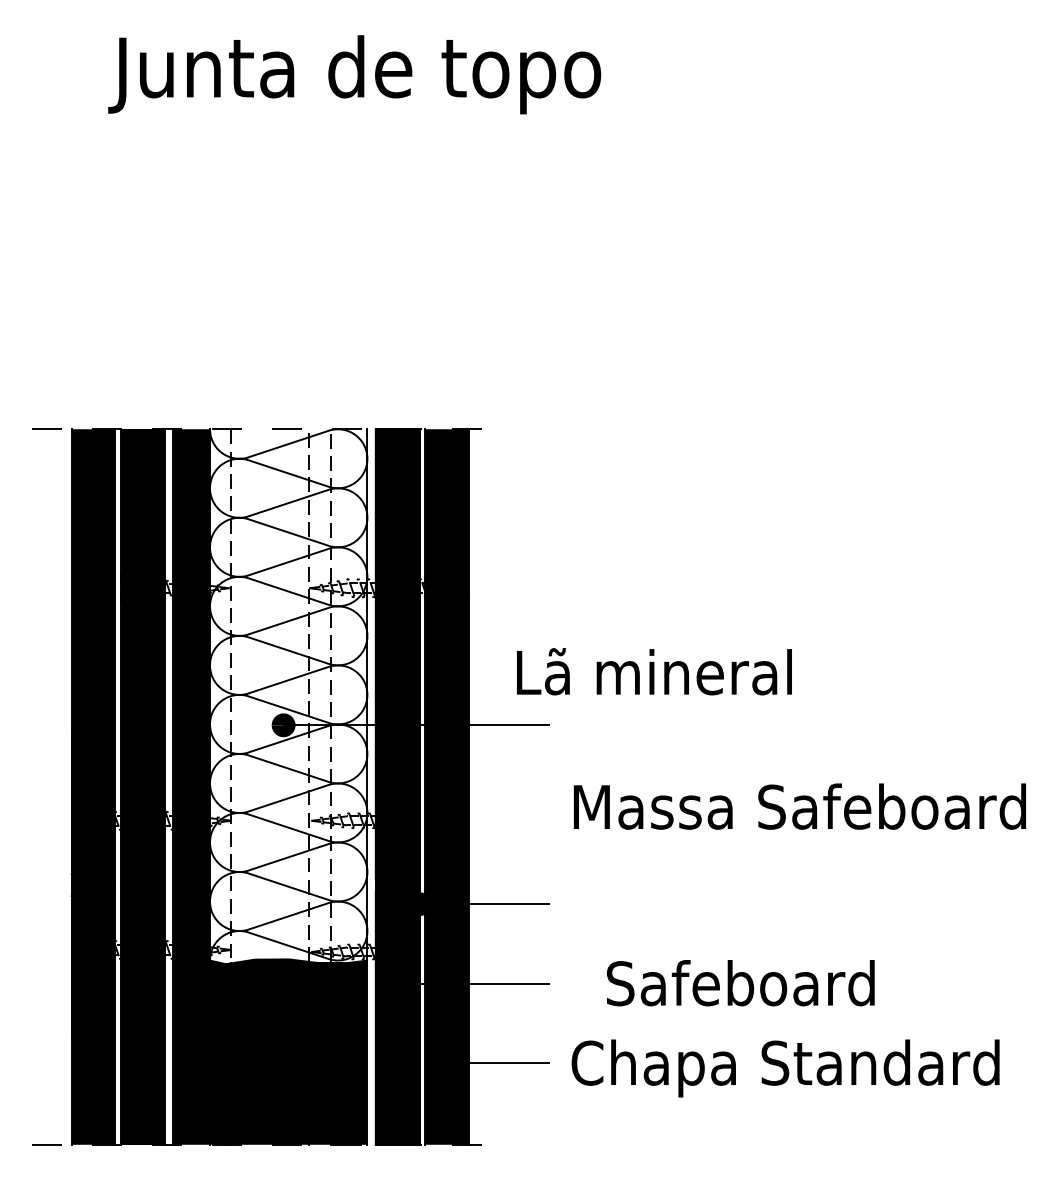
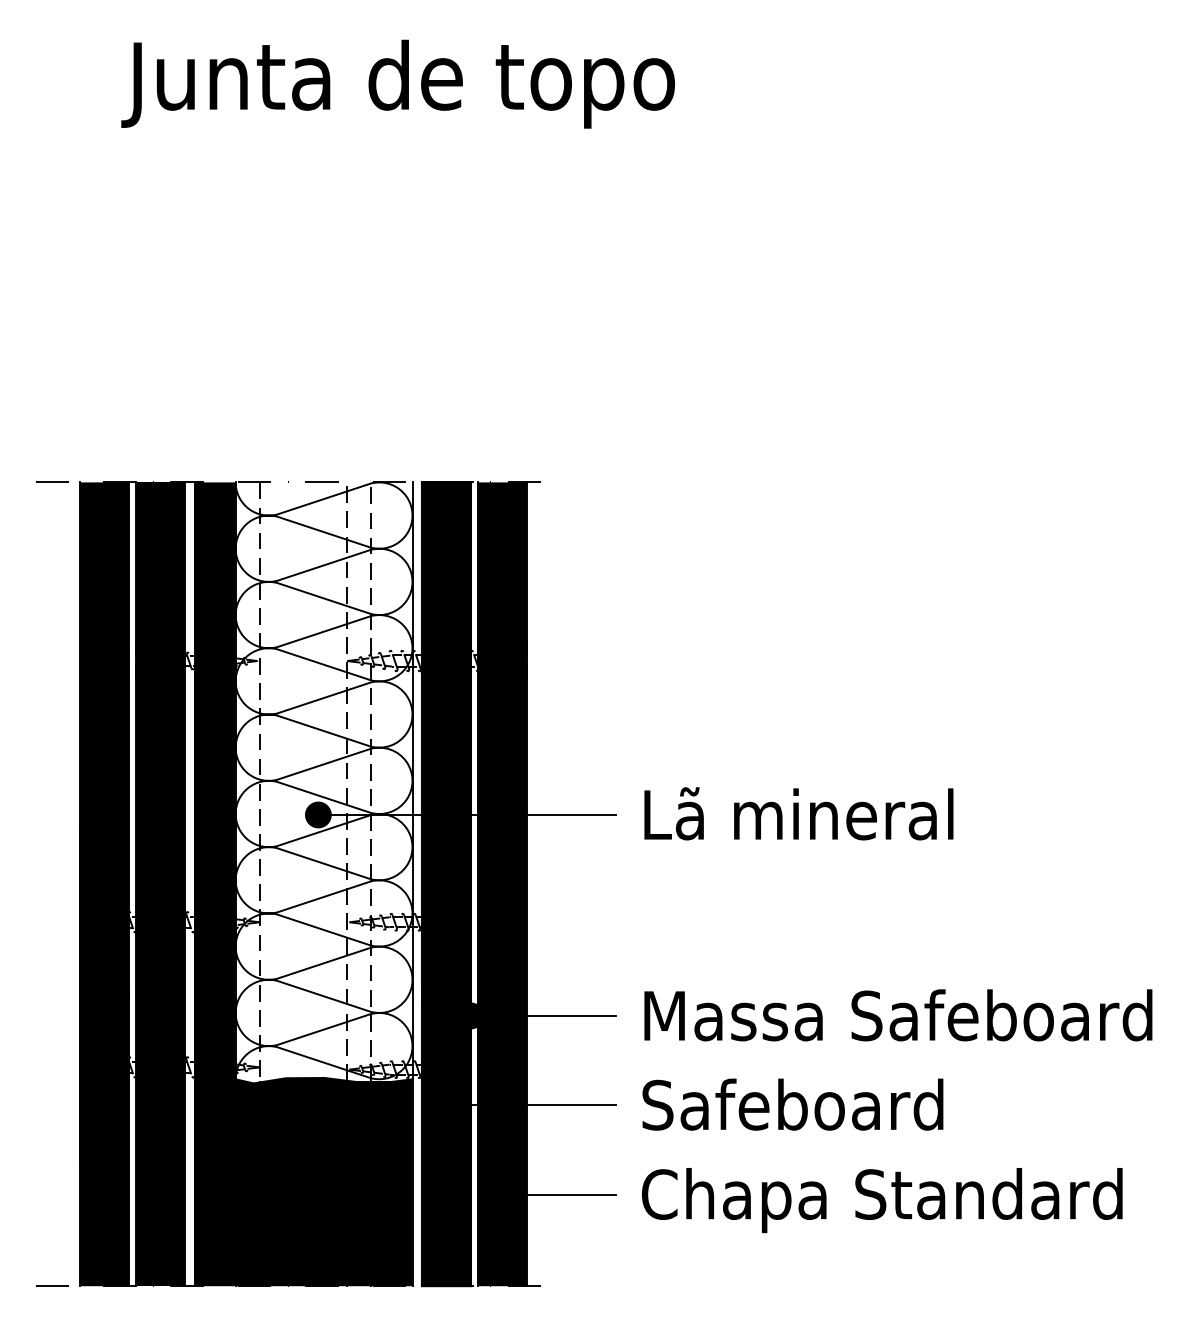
text: (654, 671) -> (798, 813), moved
text: (800, 806) -> (898, 1015), moved
text: (740, 983) -> (792, 1104), moved

